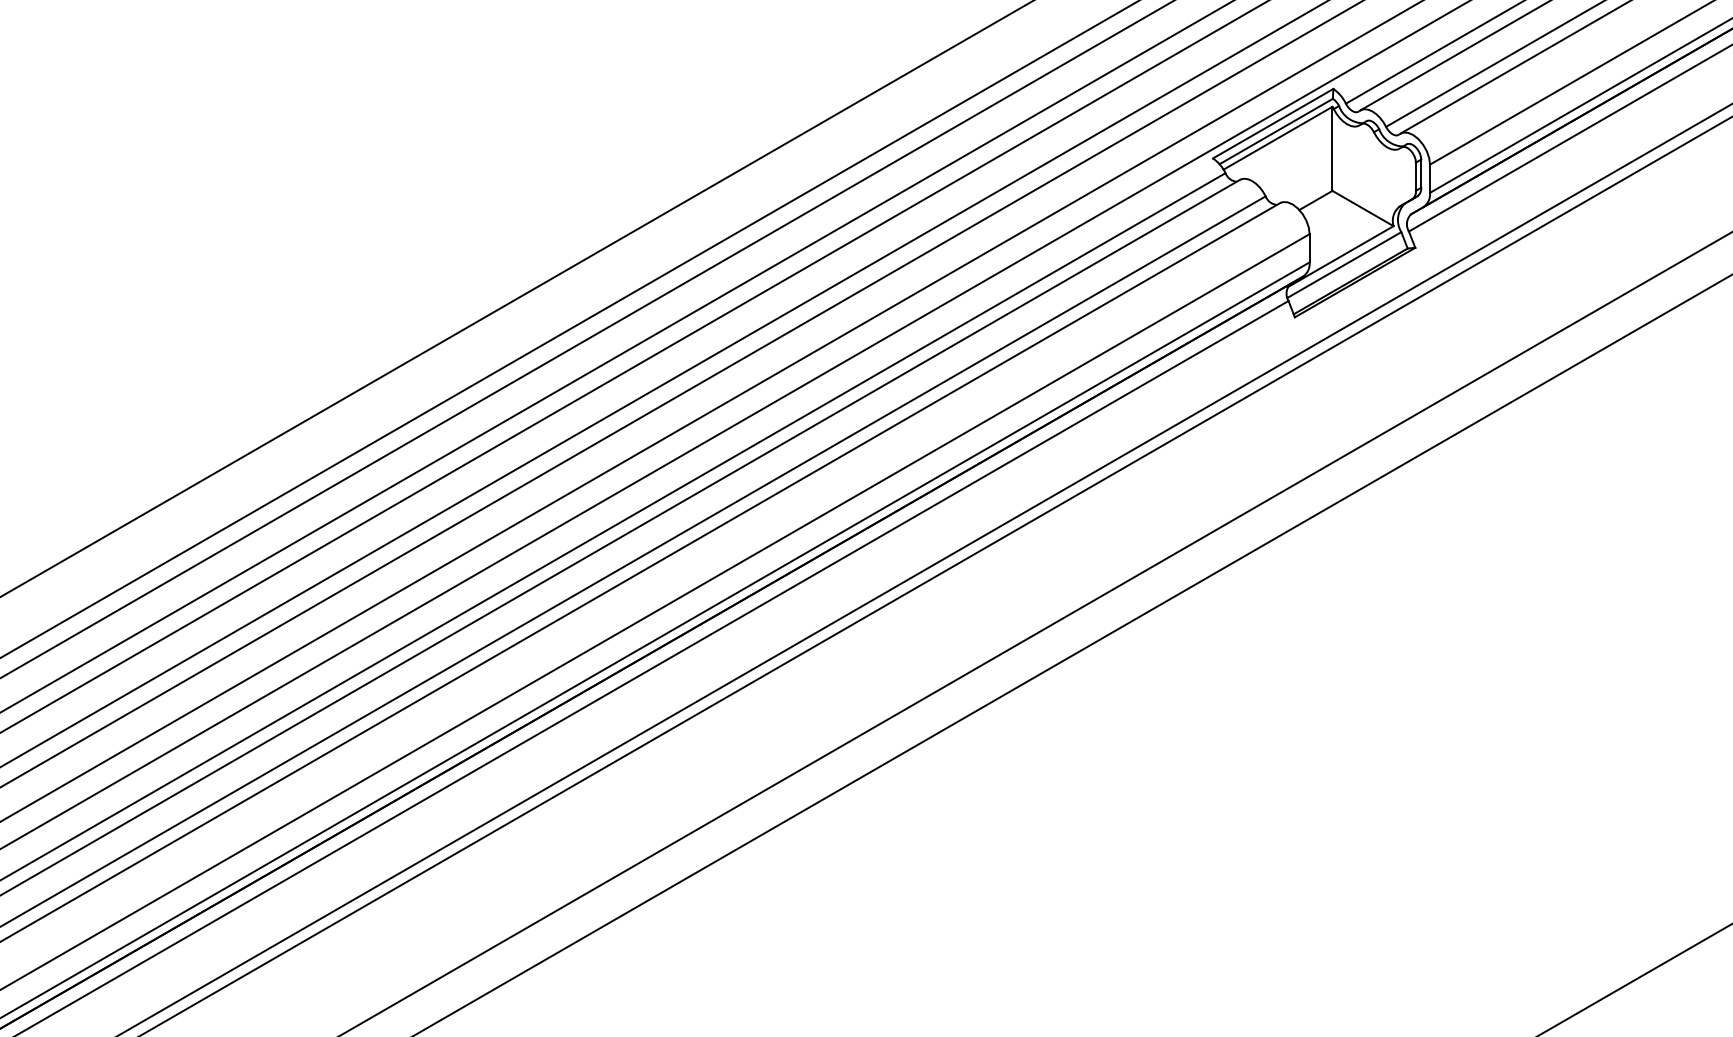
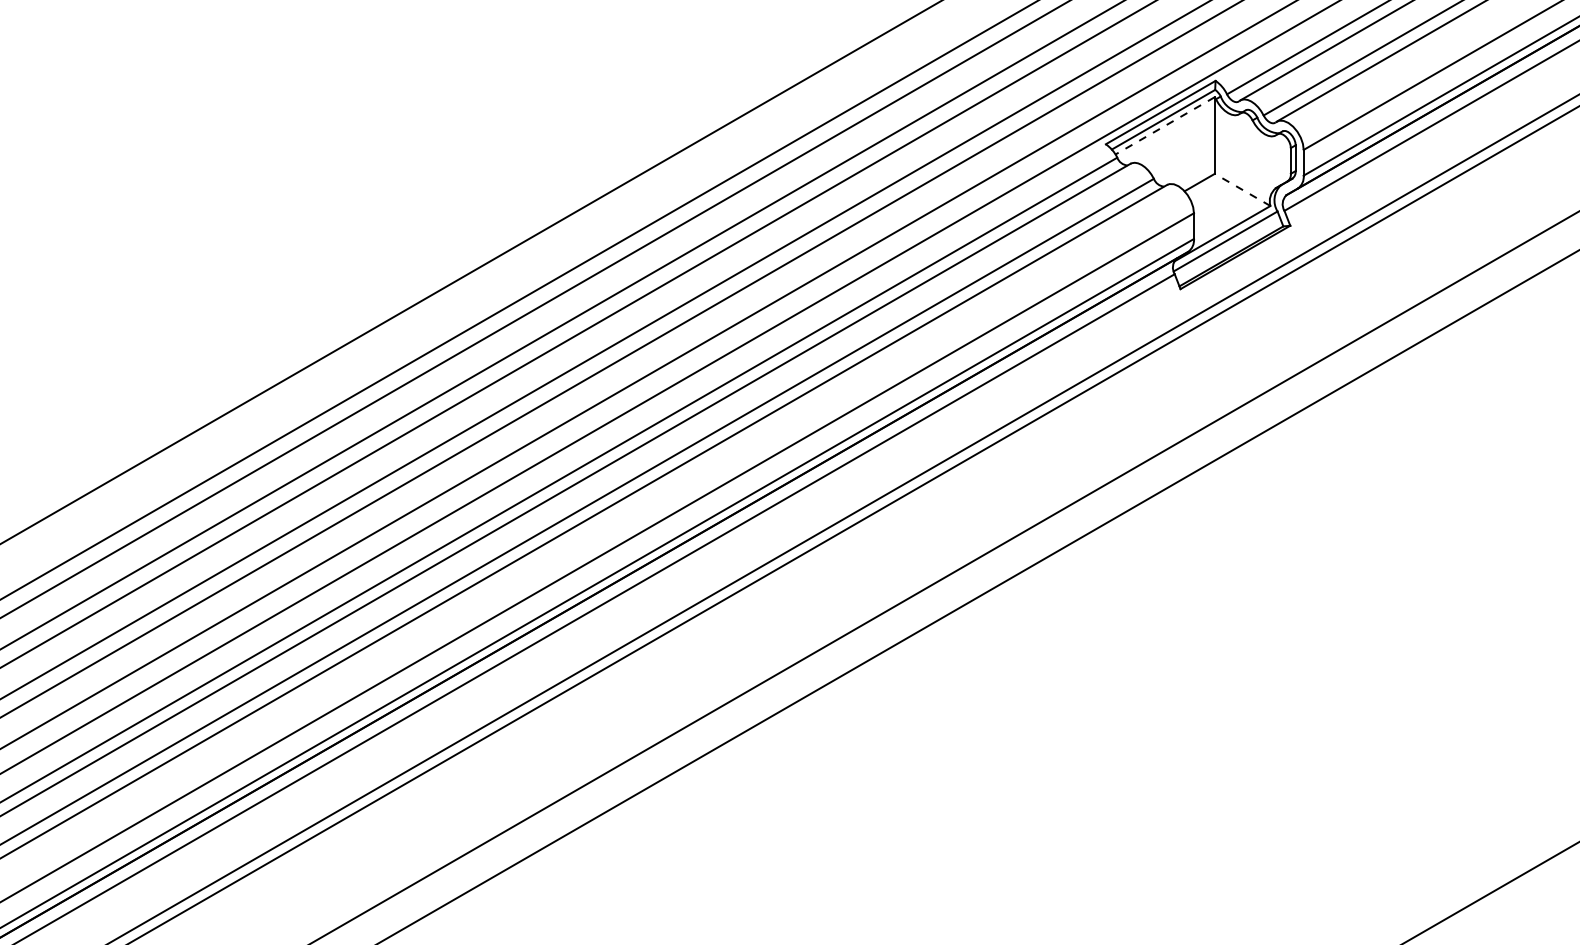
line: (1278, 138) -> (1165, 126), solid -> dashed
line: (1362, 208) -> (1242, 189), solid -> dashed

